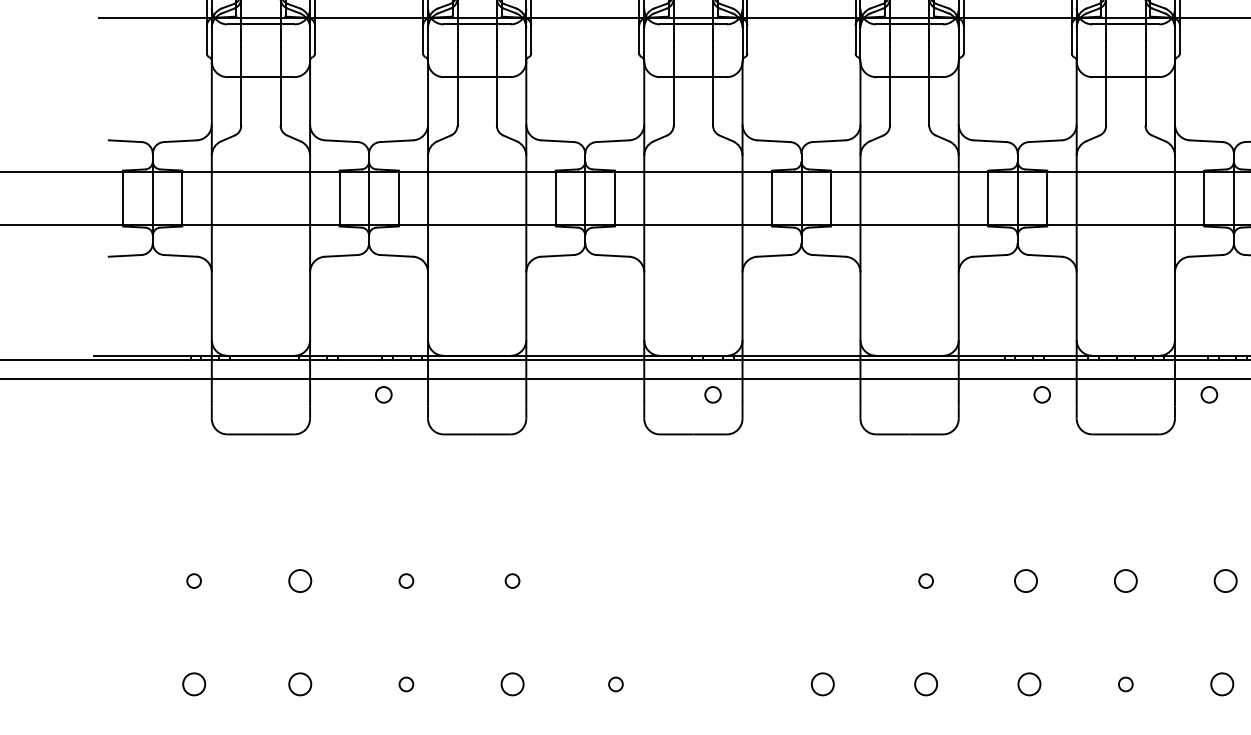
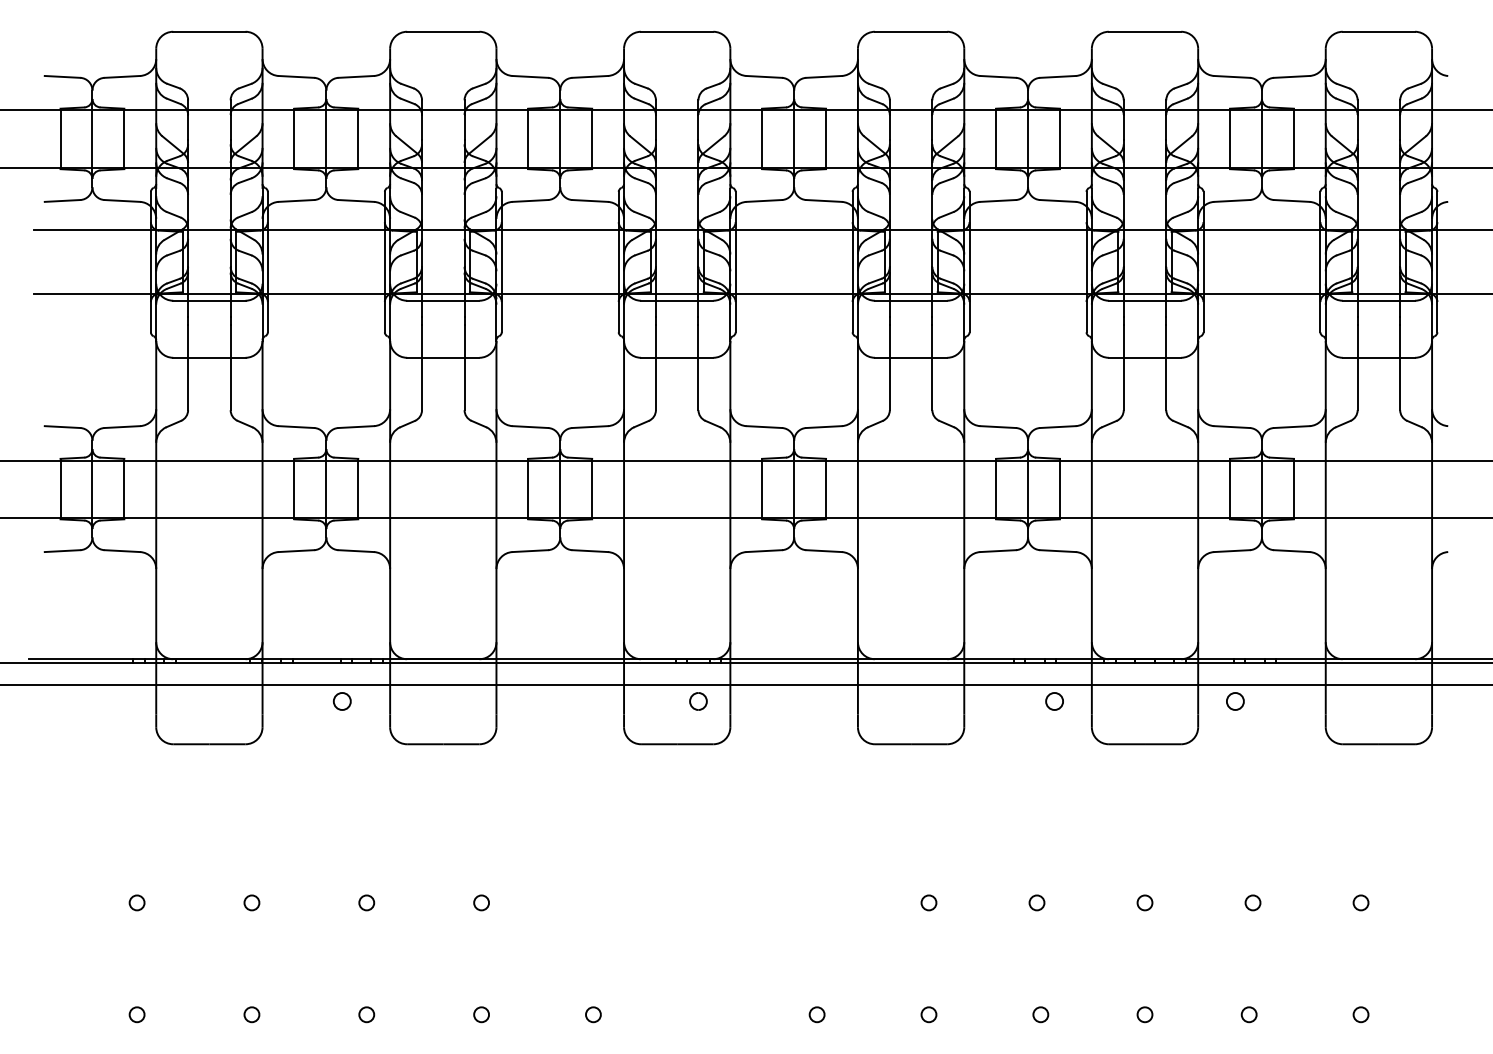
circle: (299, 580) -> (251, 902), size x0.62
circle: (1025, 580) -> (1036, 902), size x0.62
part: (1125, 580) -> (1144, 902), size x0.62
circle: (1225, 580) -> (1252, 902), size x0.62
circle: (193, 684) -> (136, 1014), size x0.62
circle: (299, 684) -> (251, 1014), size x0.62
circle: (512, 684) -> (481, 1014), size x0.62
circle: (822, 684) -> (816, 1014), size x0.62
circle: (925, 684) -> (928, 1014), size x0.62
circle: (1029, 684) -> (1040, 1014), size x0.62
circle: (1221, 684) -> (1248, 1014), size x0.62

